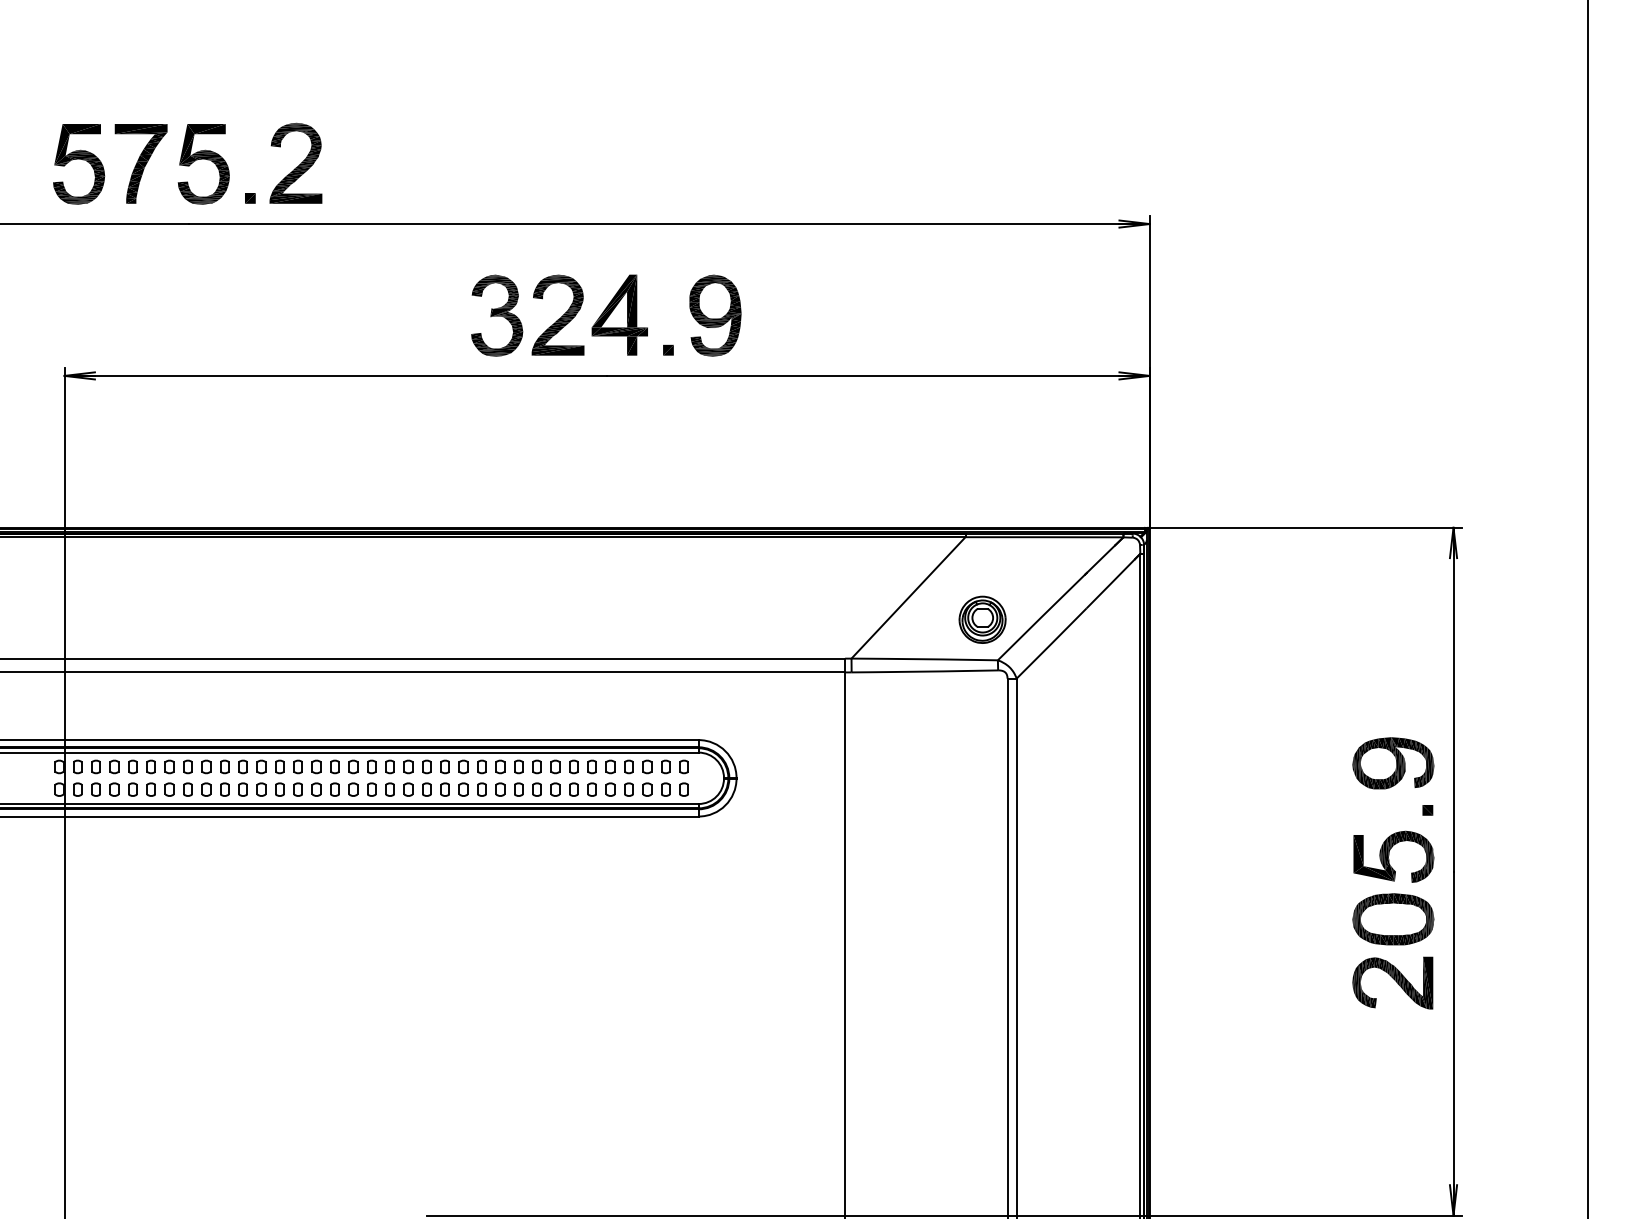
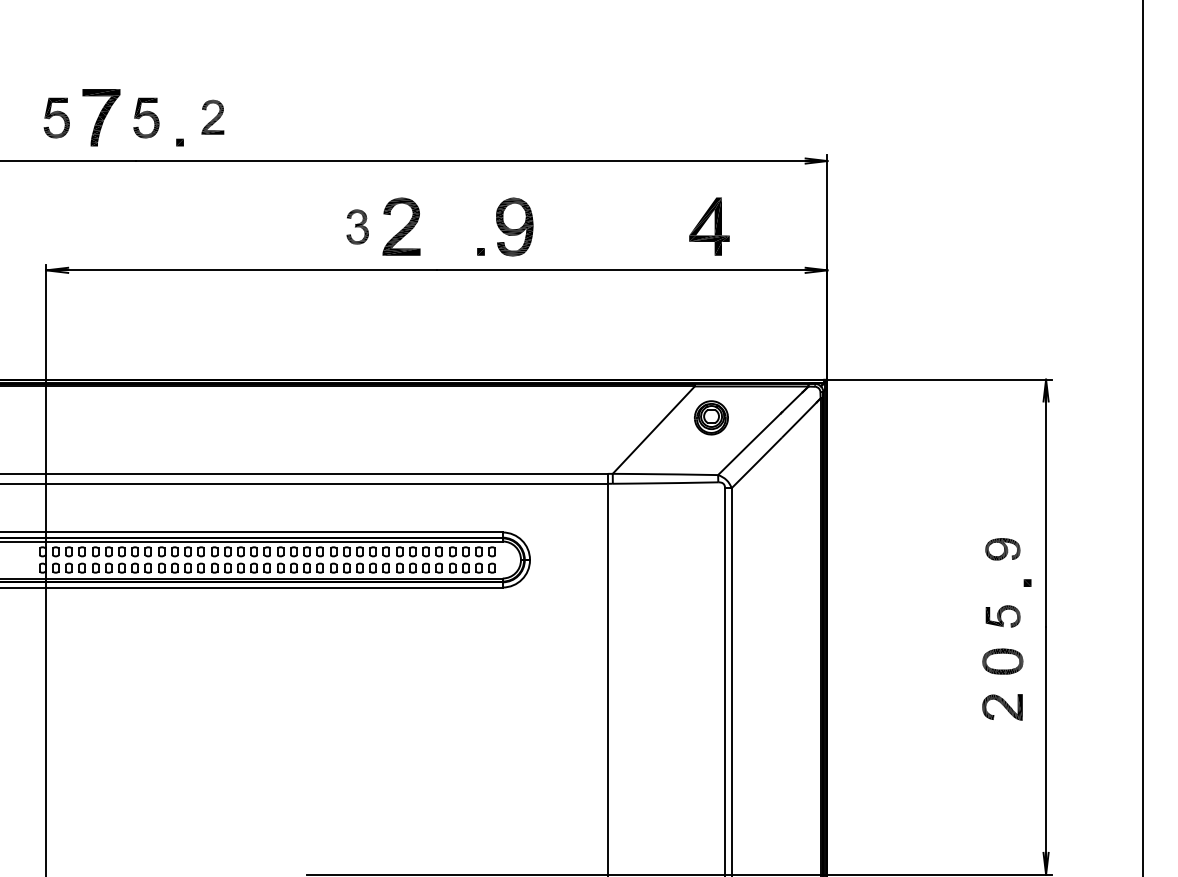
part: (295, 162) -> (212, 116), size x0.6
part: (79, 164) -> (57, 118), size x0.7
part: (203, 164) -> (146, 118), size x0.7
part: (619, 314) -> (709, 226), moved
part: (497, 315) -> (357, 226), size x0.6
part: (982, 619) -> (711, 417), moved
part: (1393, 763) -> (1002, 549), size x0.6
part: (1393, 856) -> (1002, 616), size x0.6
part: (1393, 919) -> (1002, 661), size x0.7
part: (1392, 982) -> (1002, 706), size x0.7

